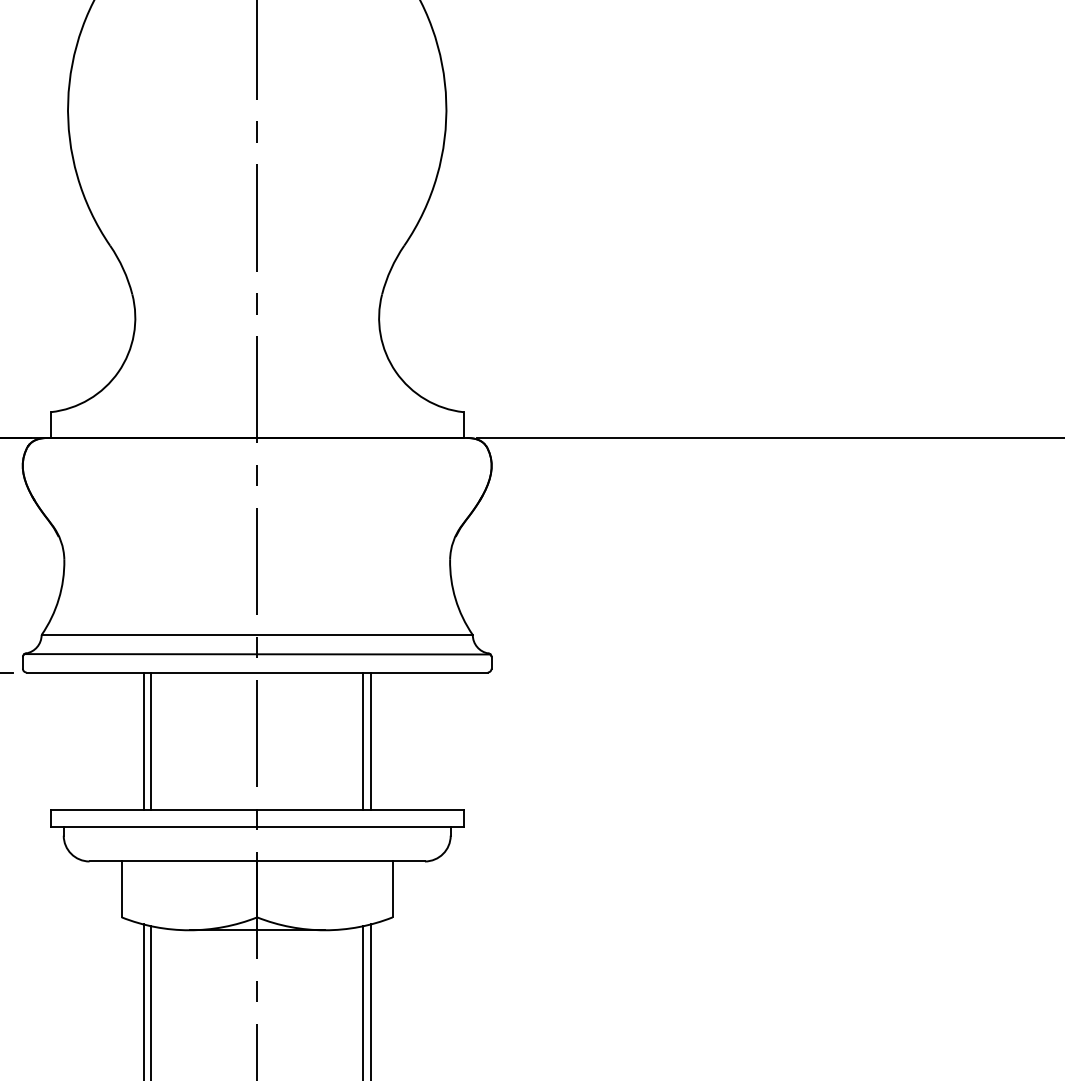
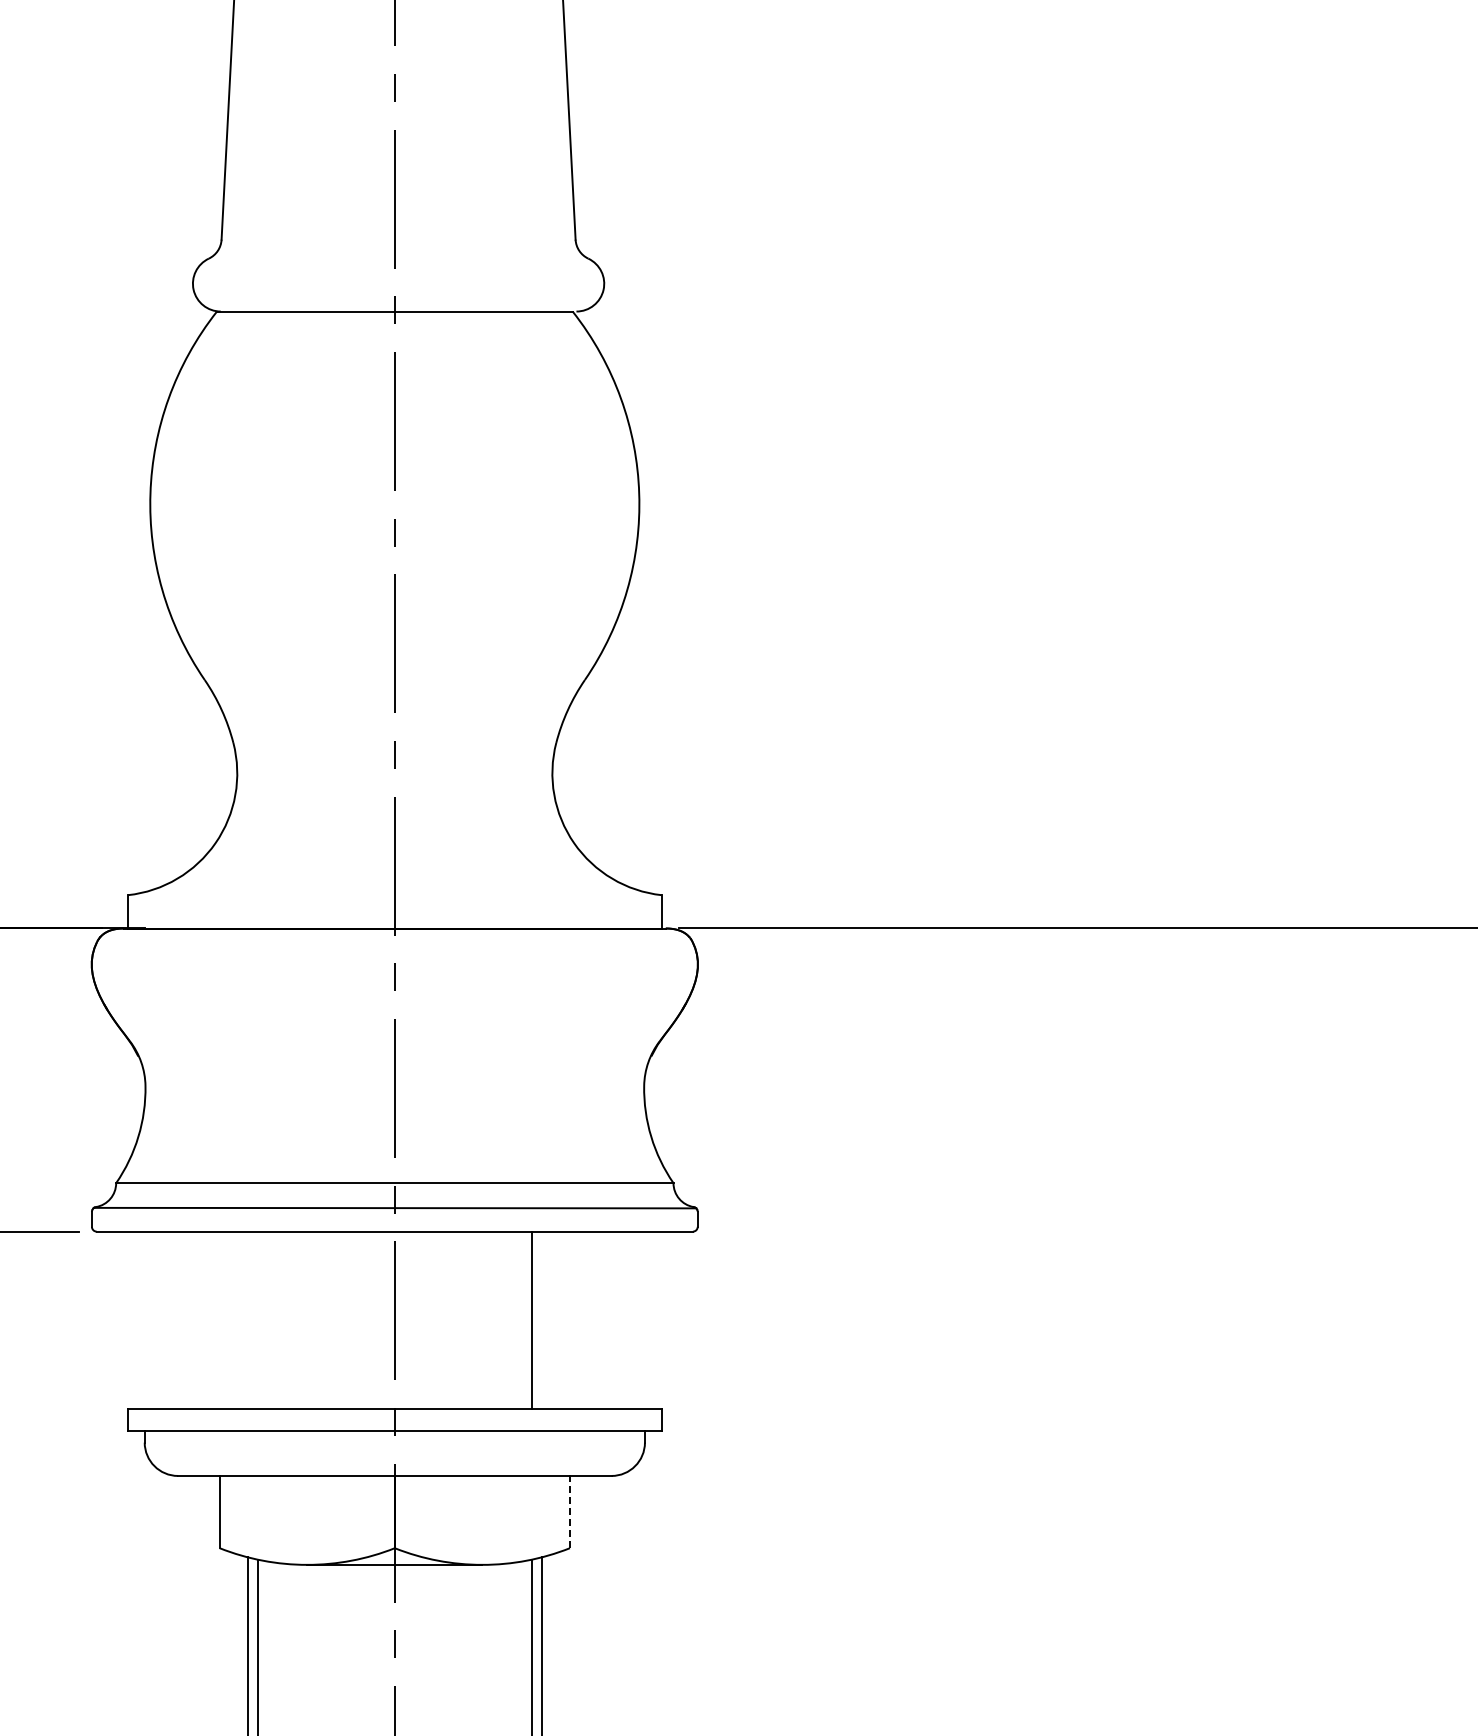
line: (144, 741) -> (248, 1320), removed
line: (151, 741) -> (258, 1320), removed
line: (370, 741) -> (541, 1320), removed
line: (392, 888) -> (569, 1511), solid -> dashed

